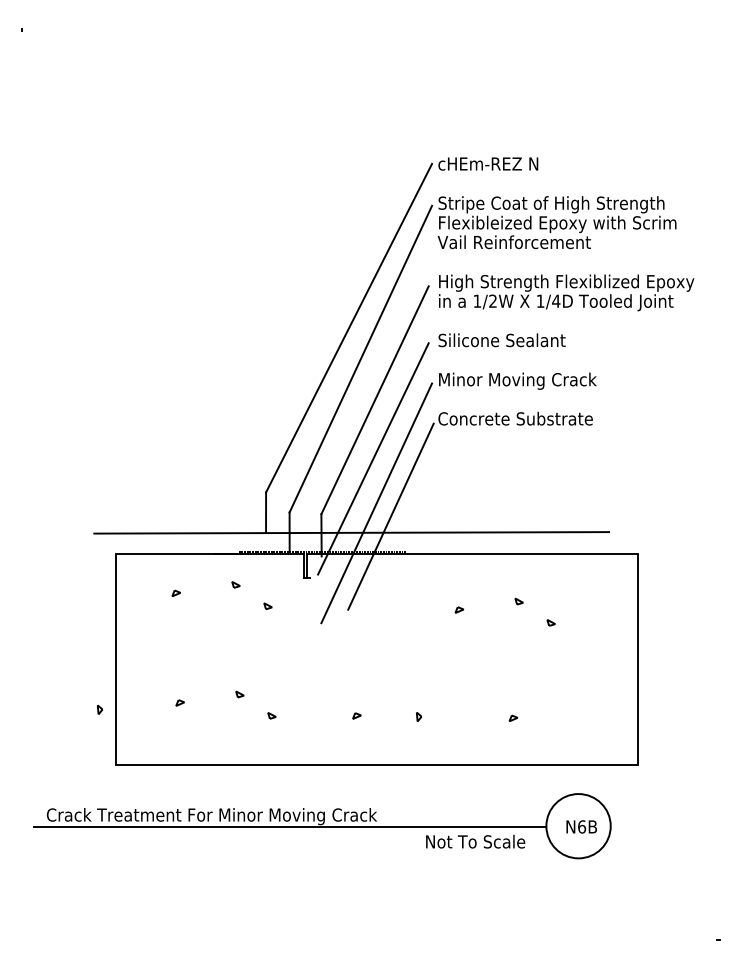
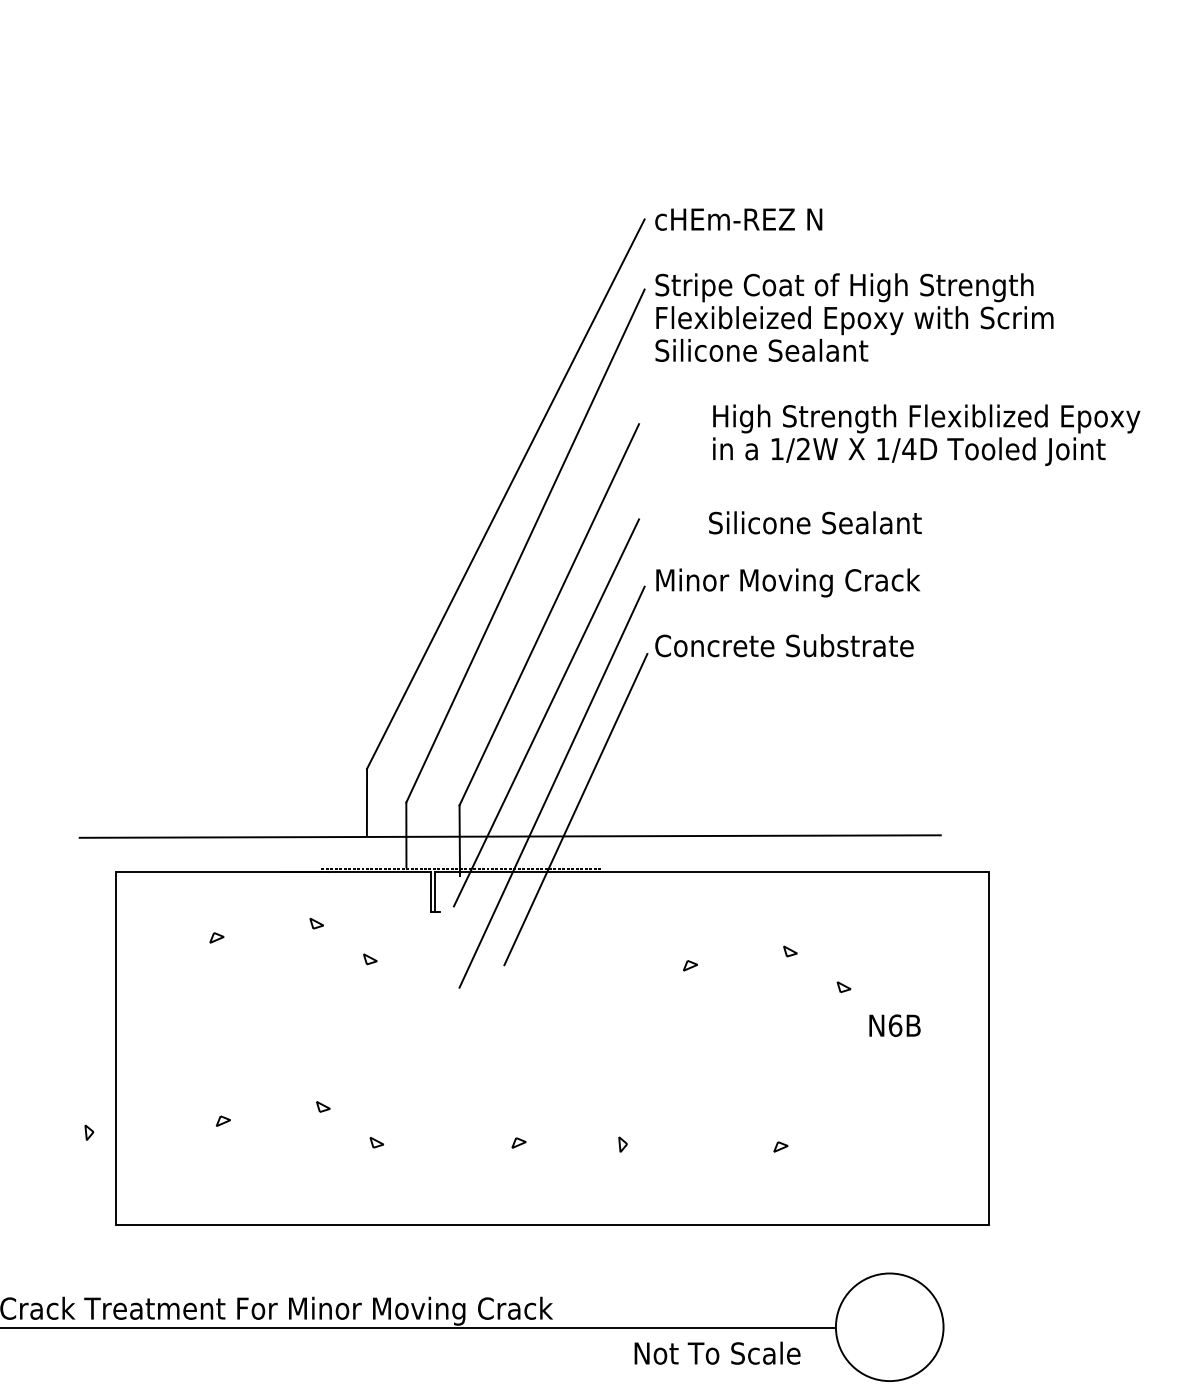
text: (513, 242) -> (780, 350), Vail Reinforcement -> Silicone Sealant
text: (566, 292) -> (926, 434), moved
text: (501, 340) -> (814, 523), moved
text: (581, 826) -> (894, 1025), moved

